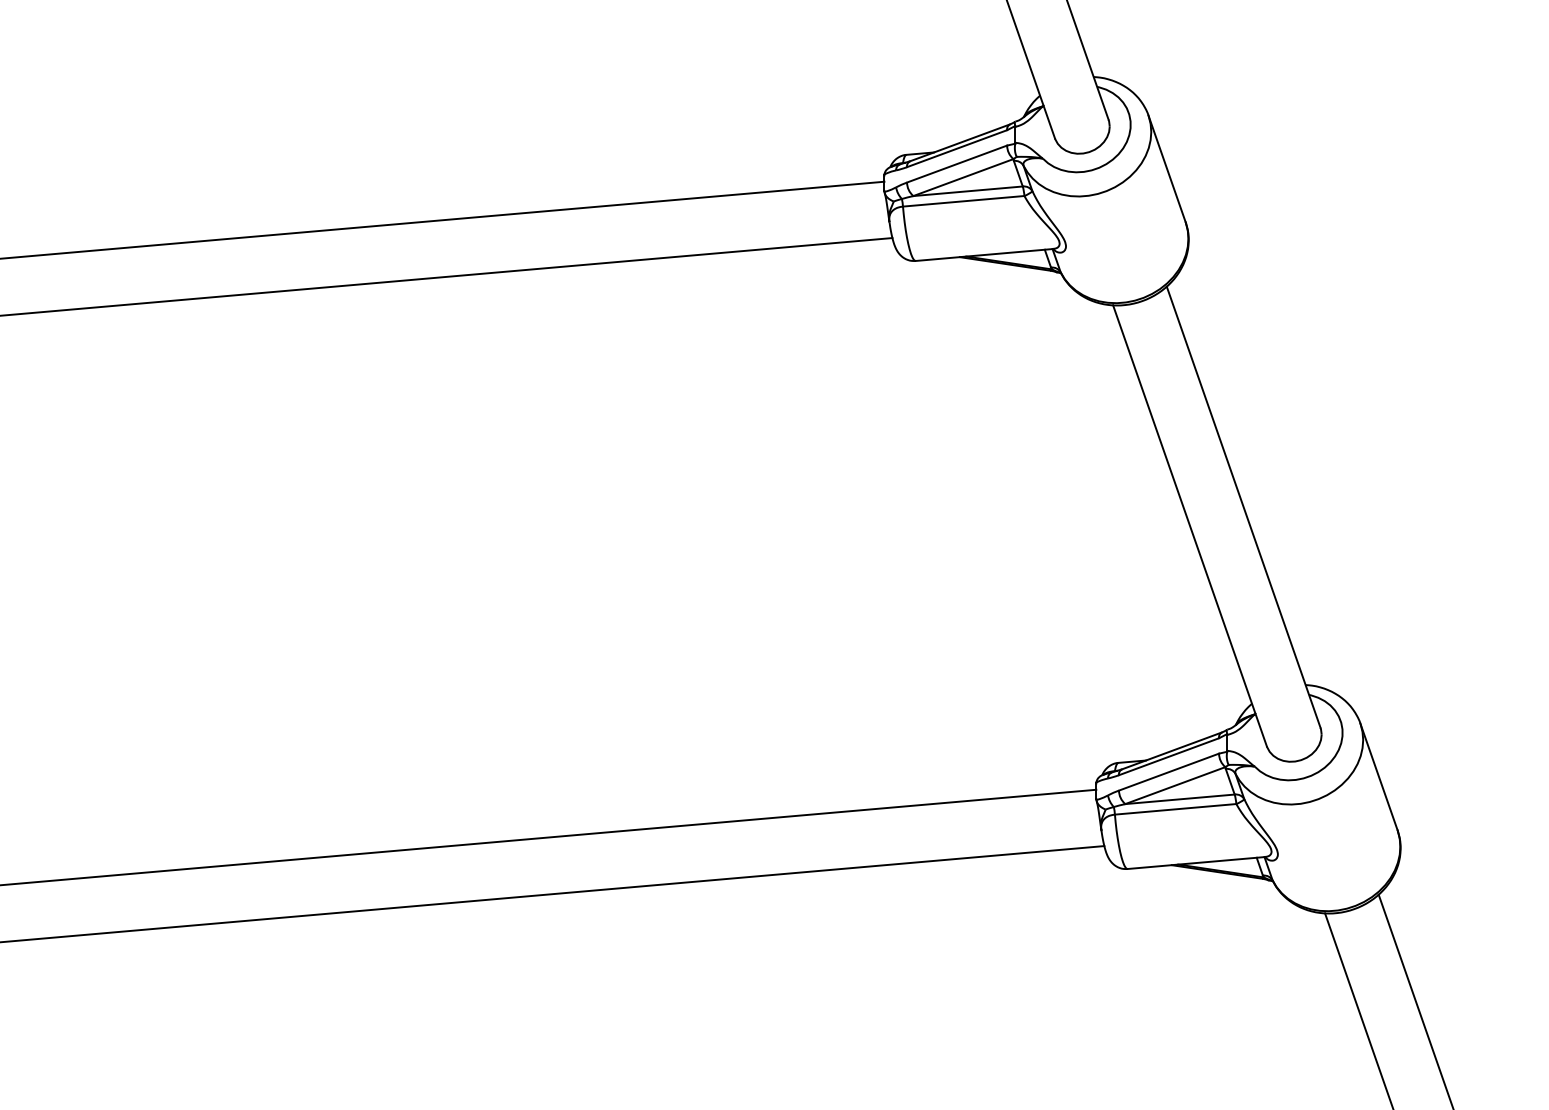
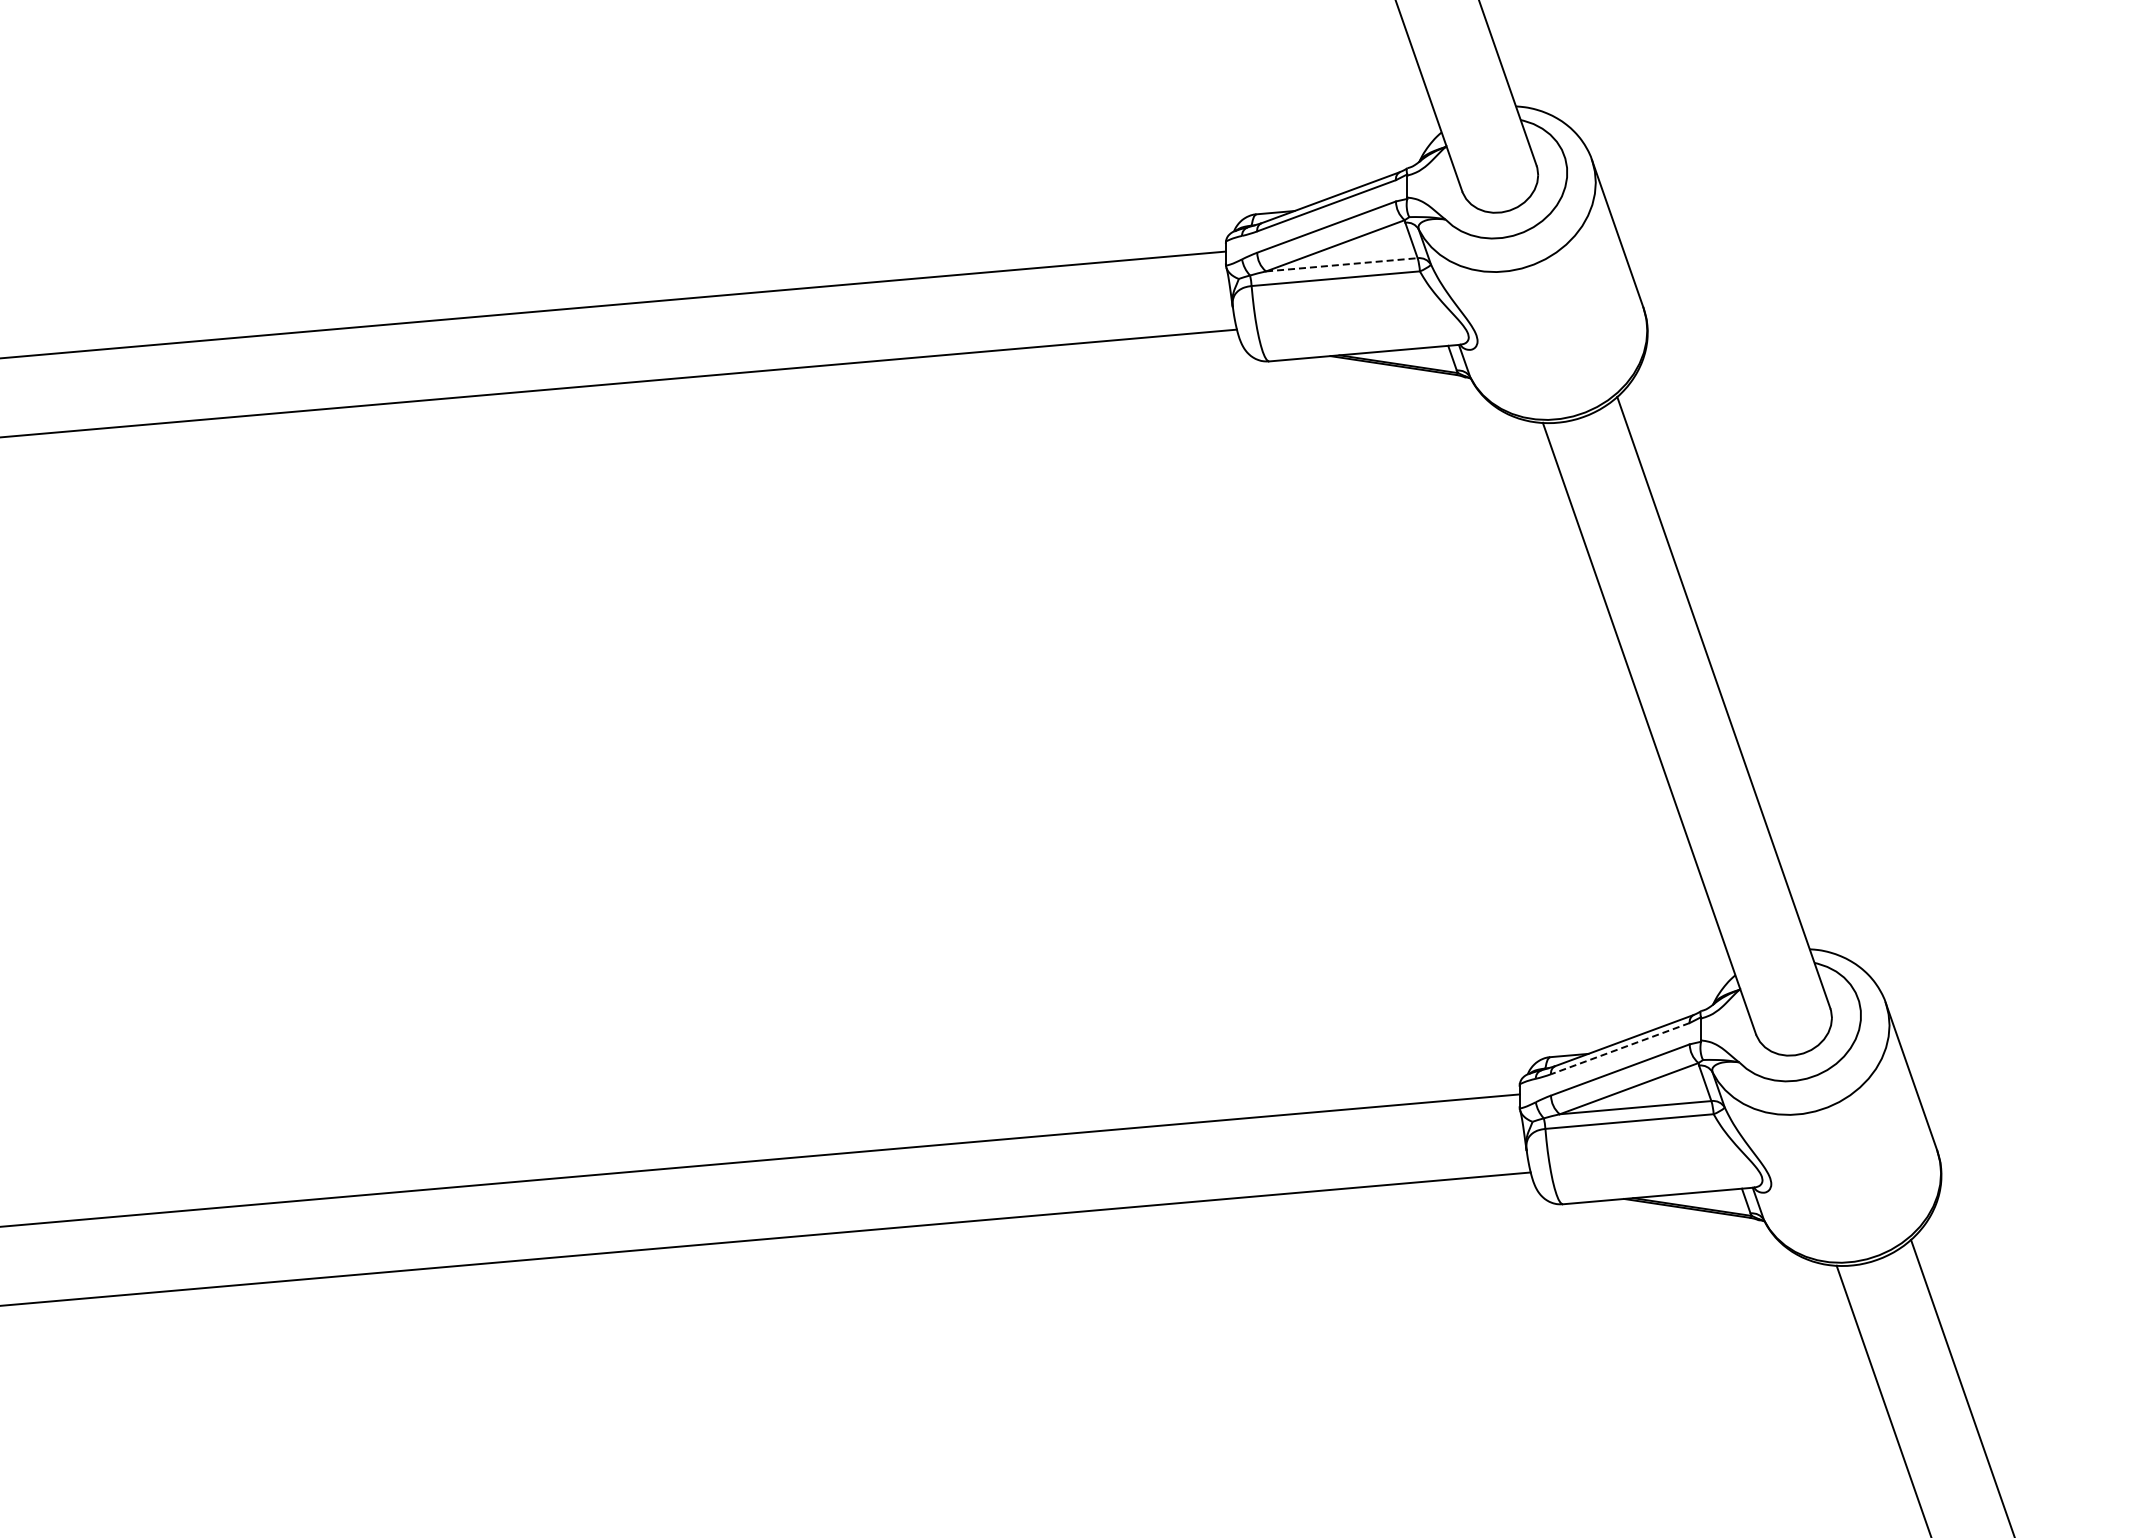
line: (968, 191) -> (1342, 264), solid -> dashed
line: (1169, 756) -> (1620, 1048), solid -> dashed

